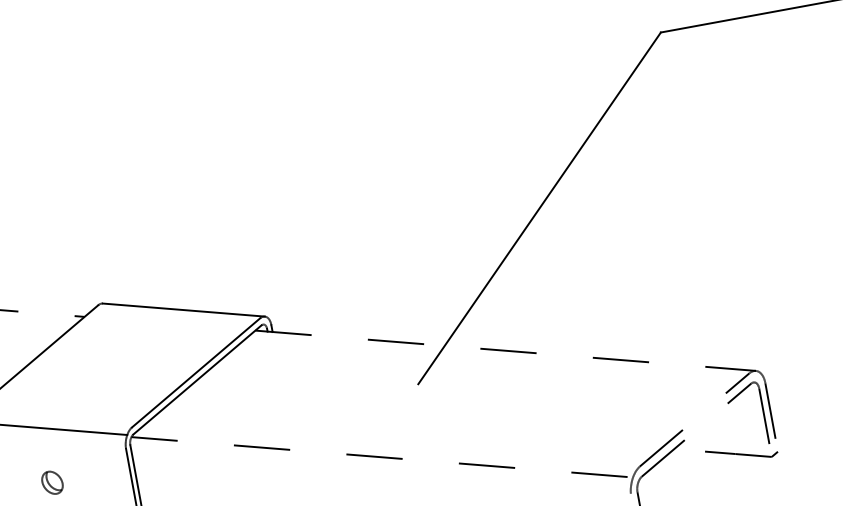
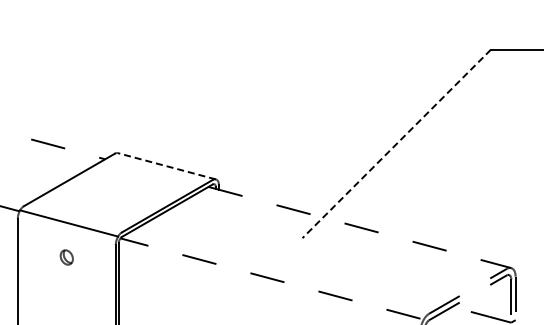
line: (539, 209) -> (396, 144), solid -> dashed
line: (183, 310) -> (166, 166), solid -> dashed

